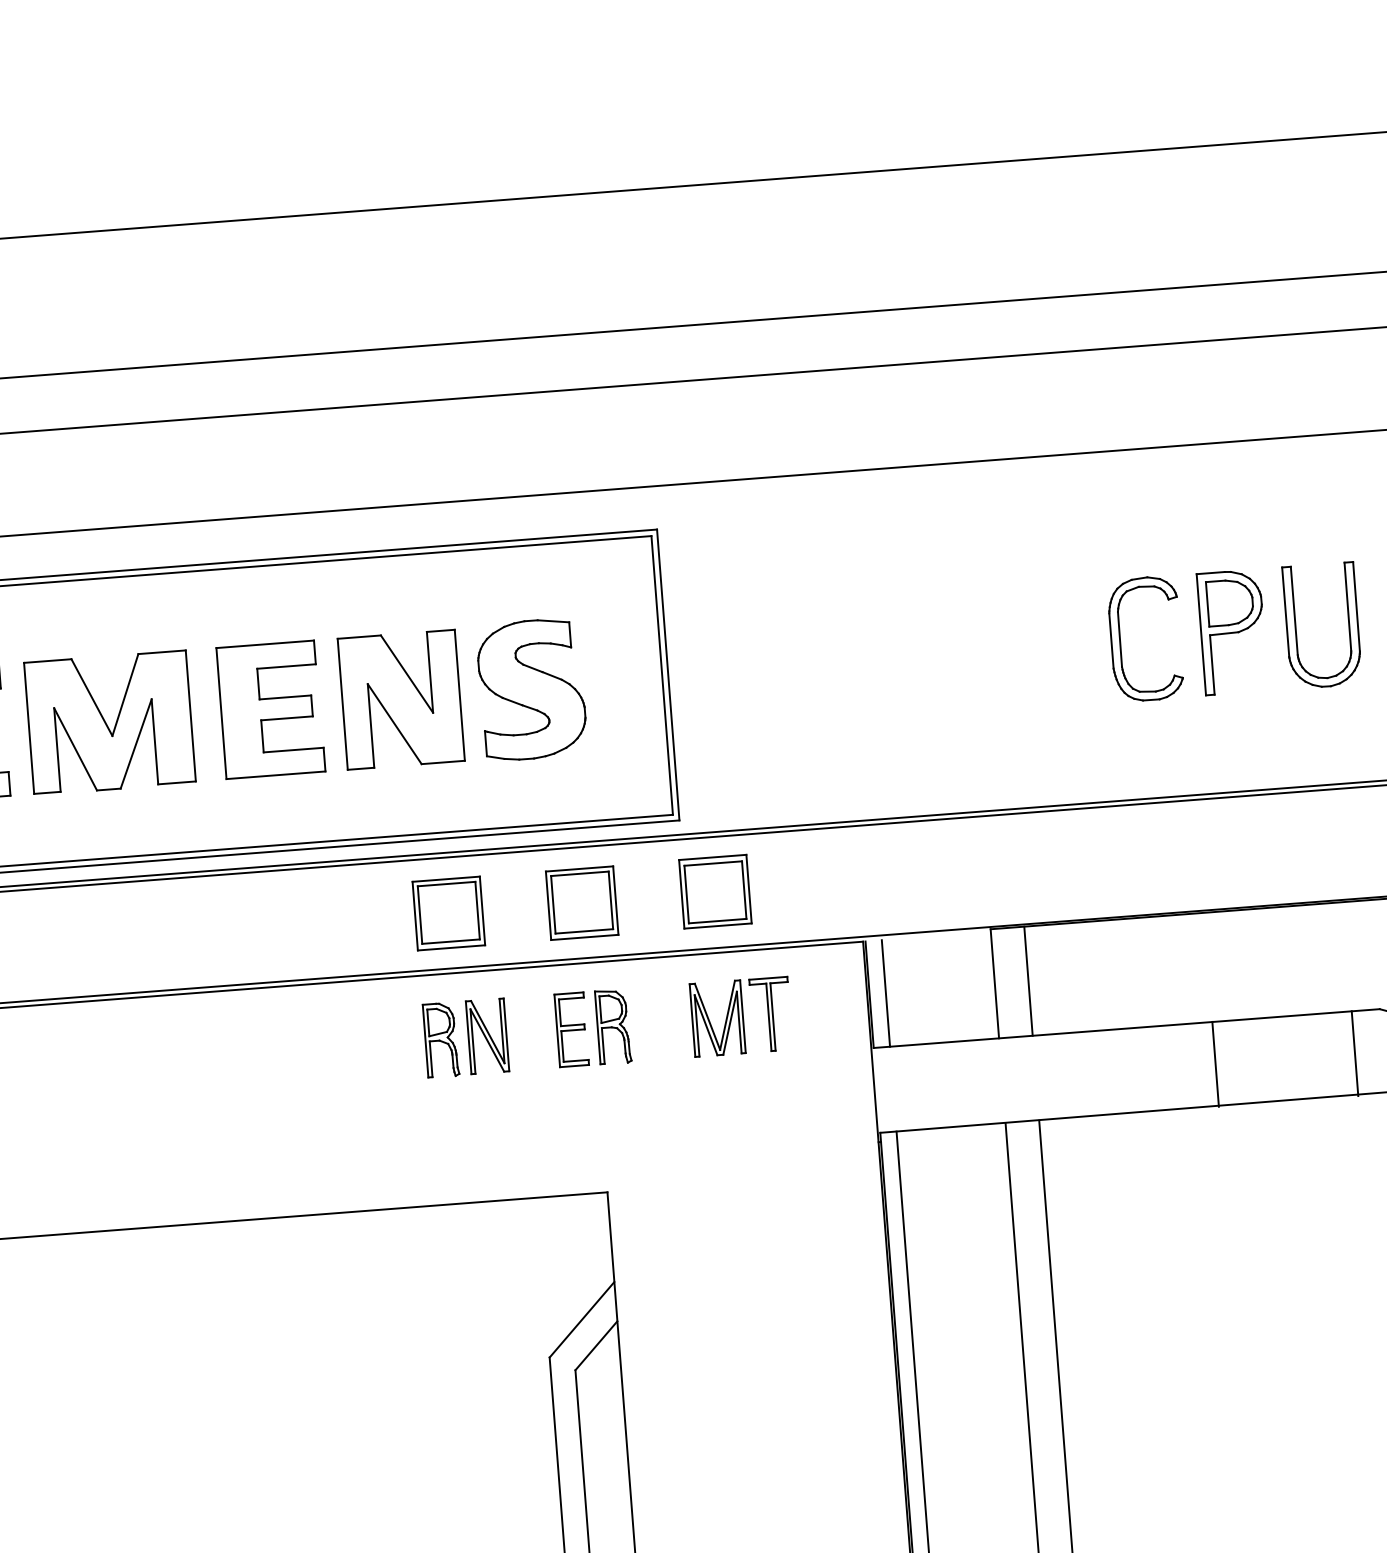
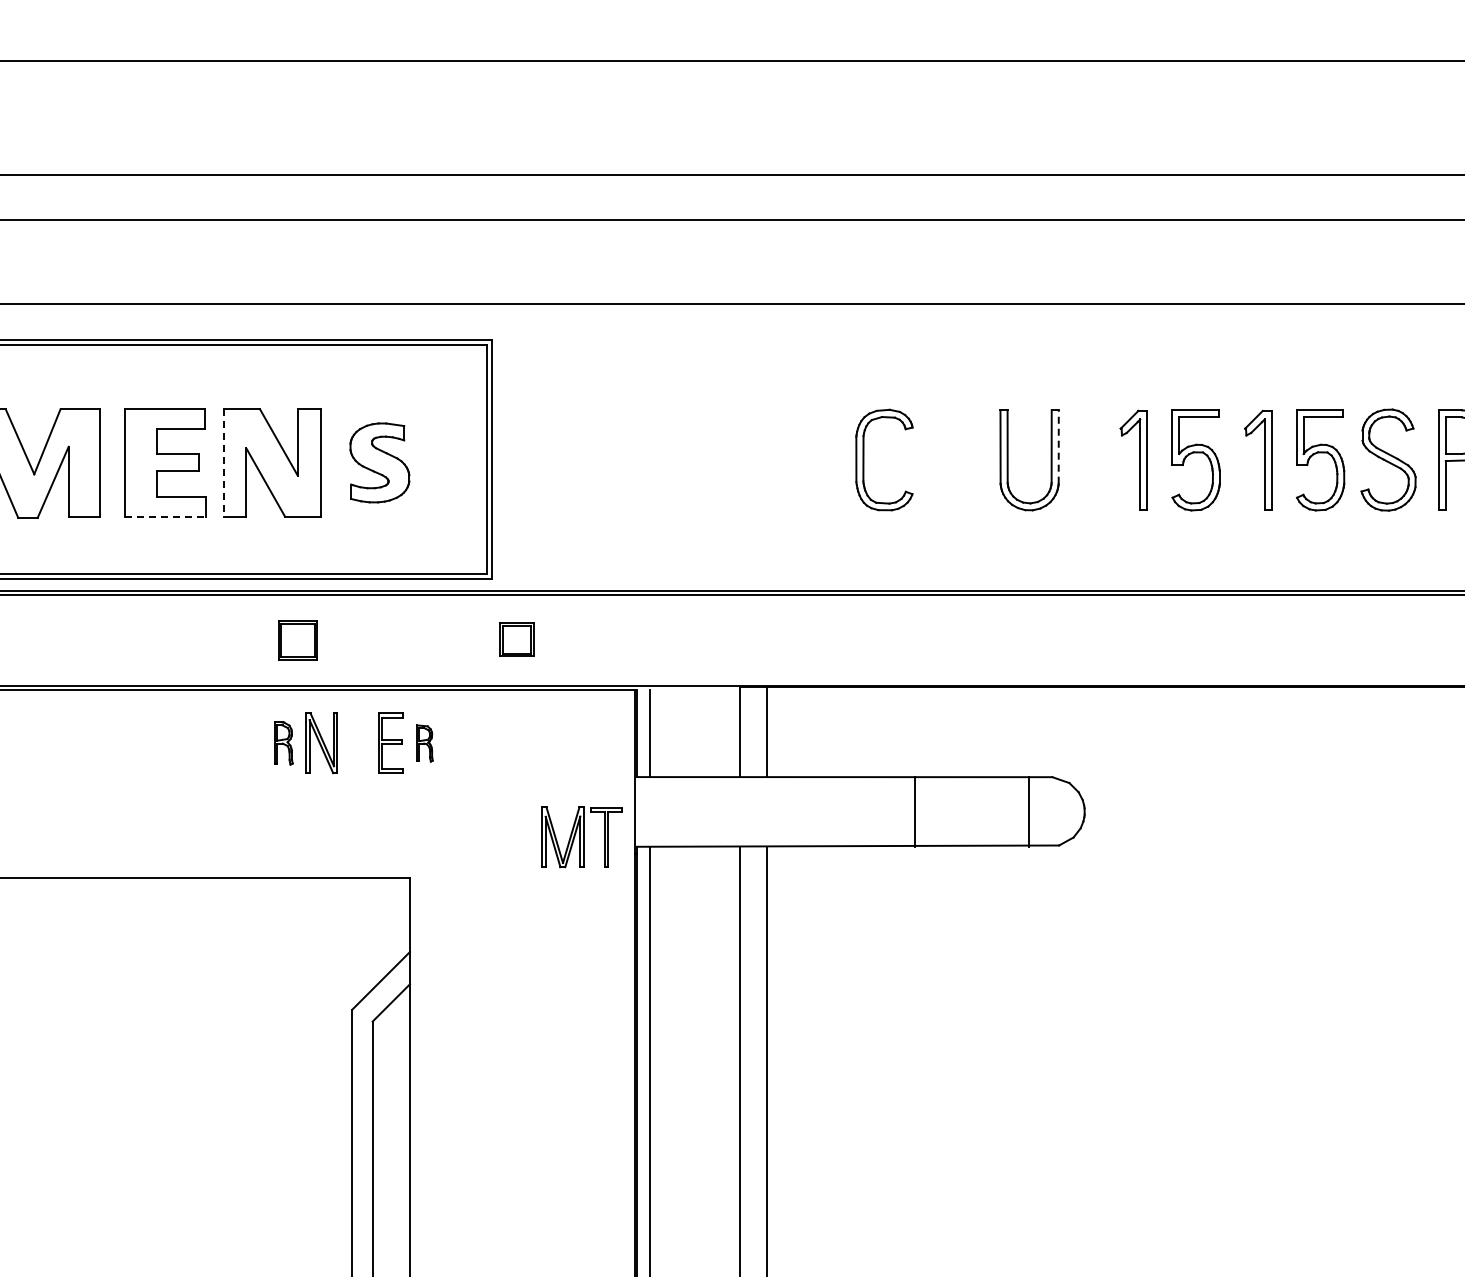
line: (1356, 606) -> (1058, 446), solid -> dashed
part: (1232, 631) -> (955, 459), removed
part: (531, 689) -> (379, 462), size x0.7
line: (342, 703) -> (224, 462), solid -> dashed
line: (276, 774) -> (165, 516), solid -> dashed
part: (714, 891) -> (516, 639), size x0.6
part: (582, 903) -> (407, 640), removed
part: (448, 913) -> (297, 640), size x0.7
part: (740, 1017) -> (581, 837), moved
part: (612, 1026) -> (424, 743), size x0.6
part: (440, 1040) -> (283, 743), size x0.7

